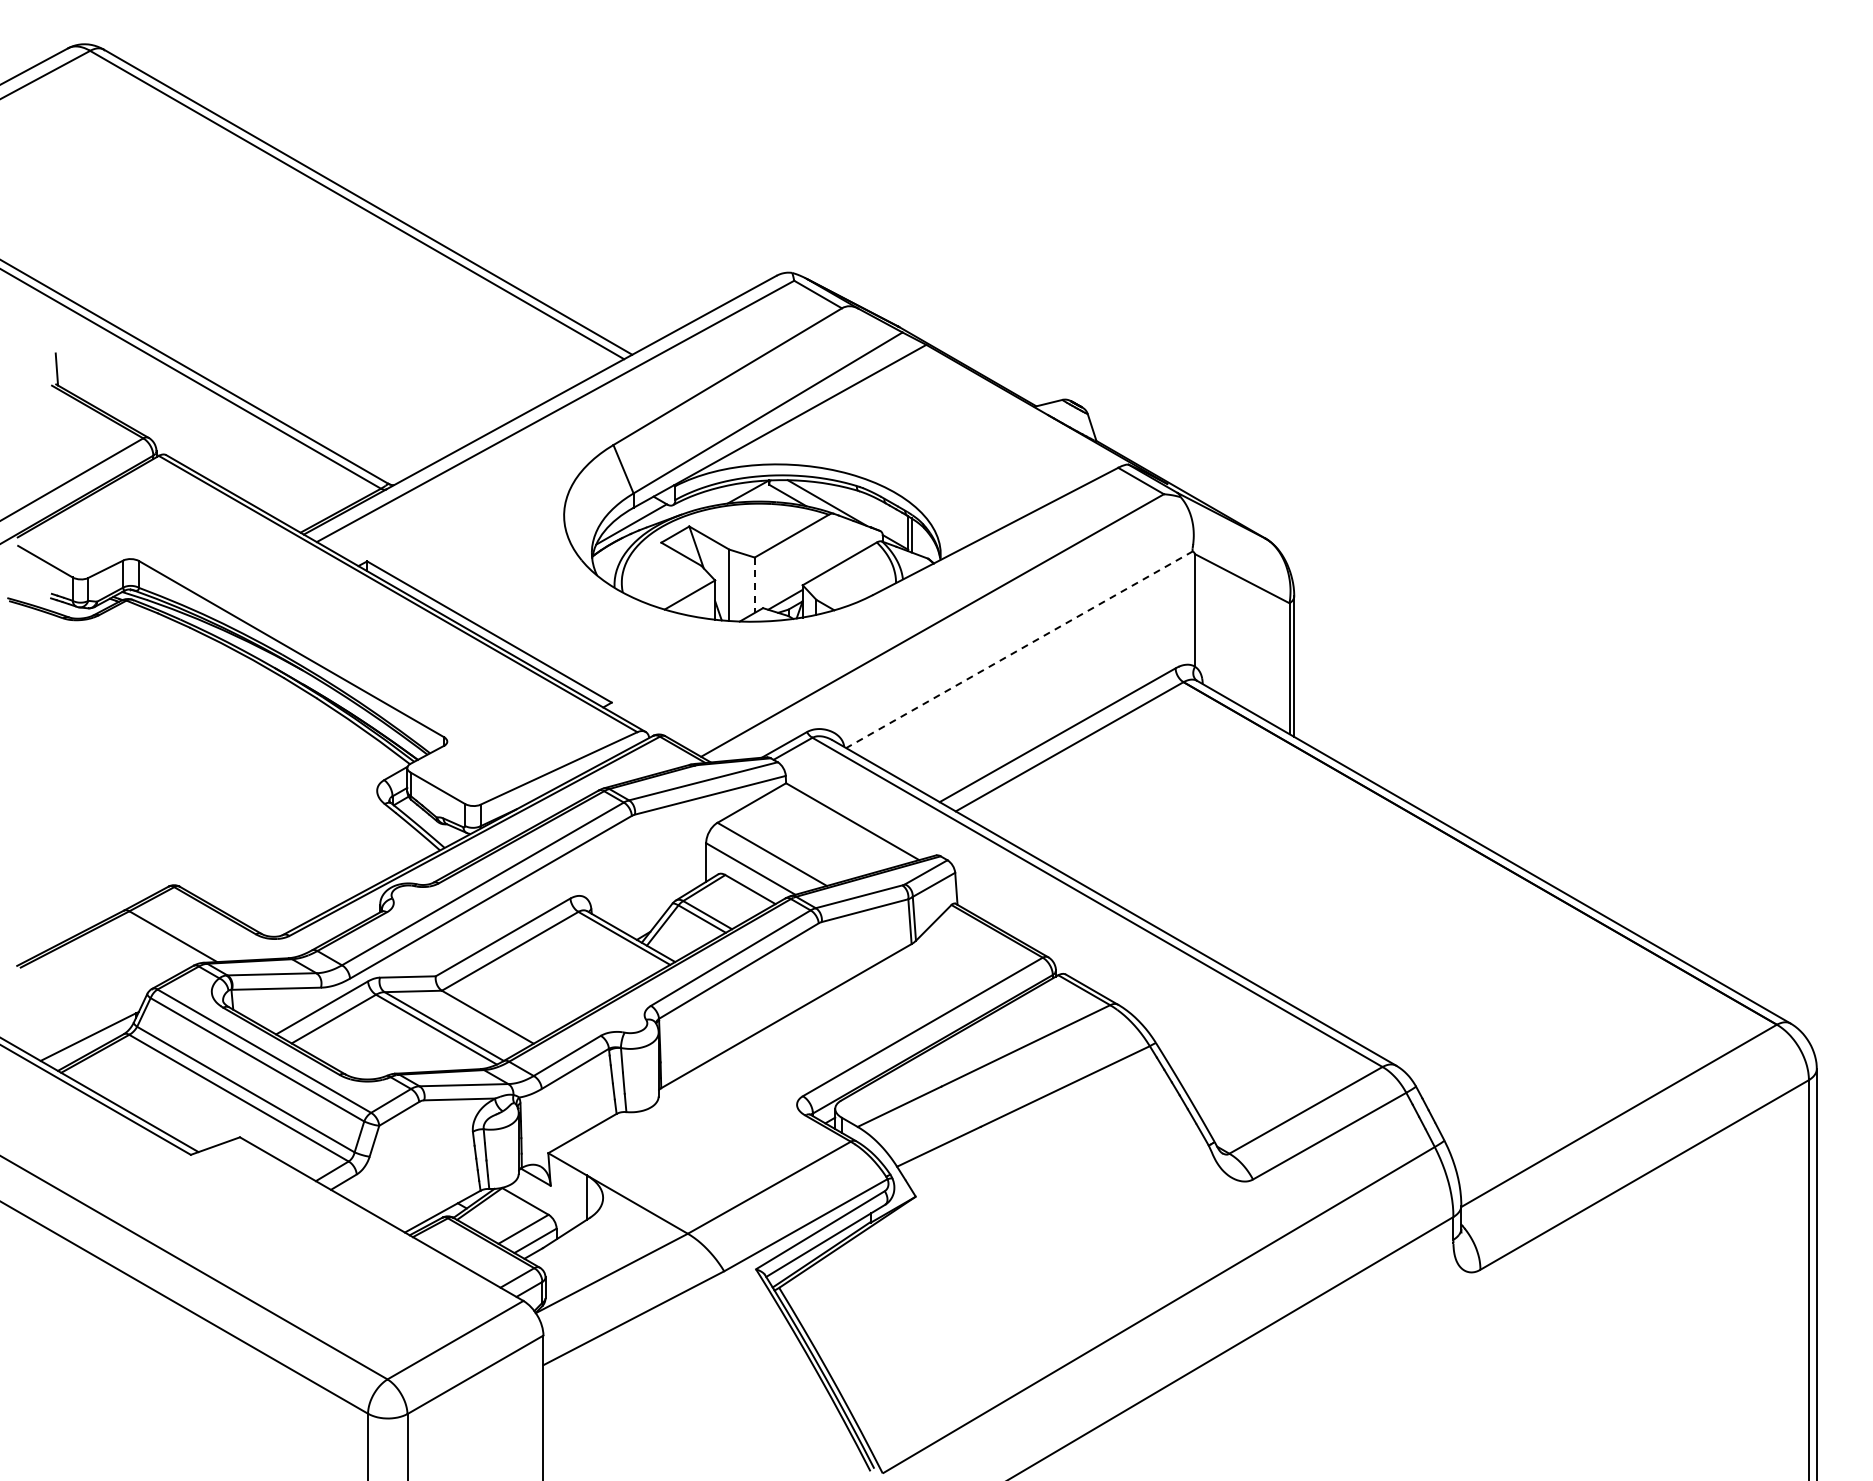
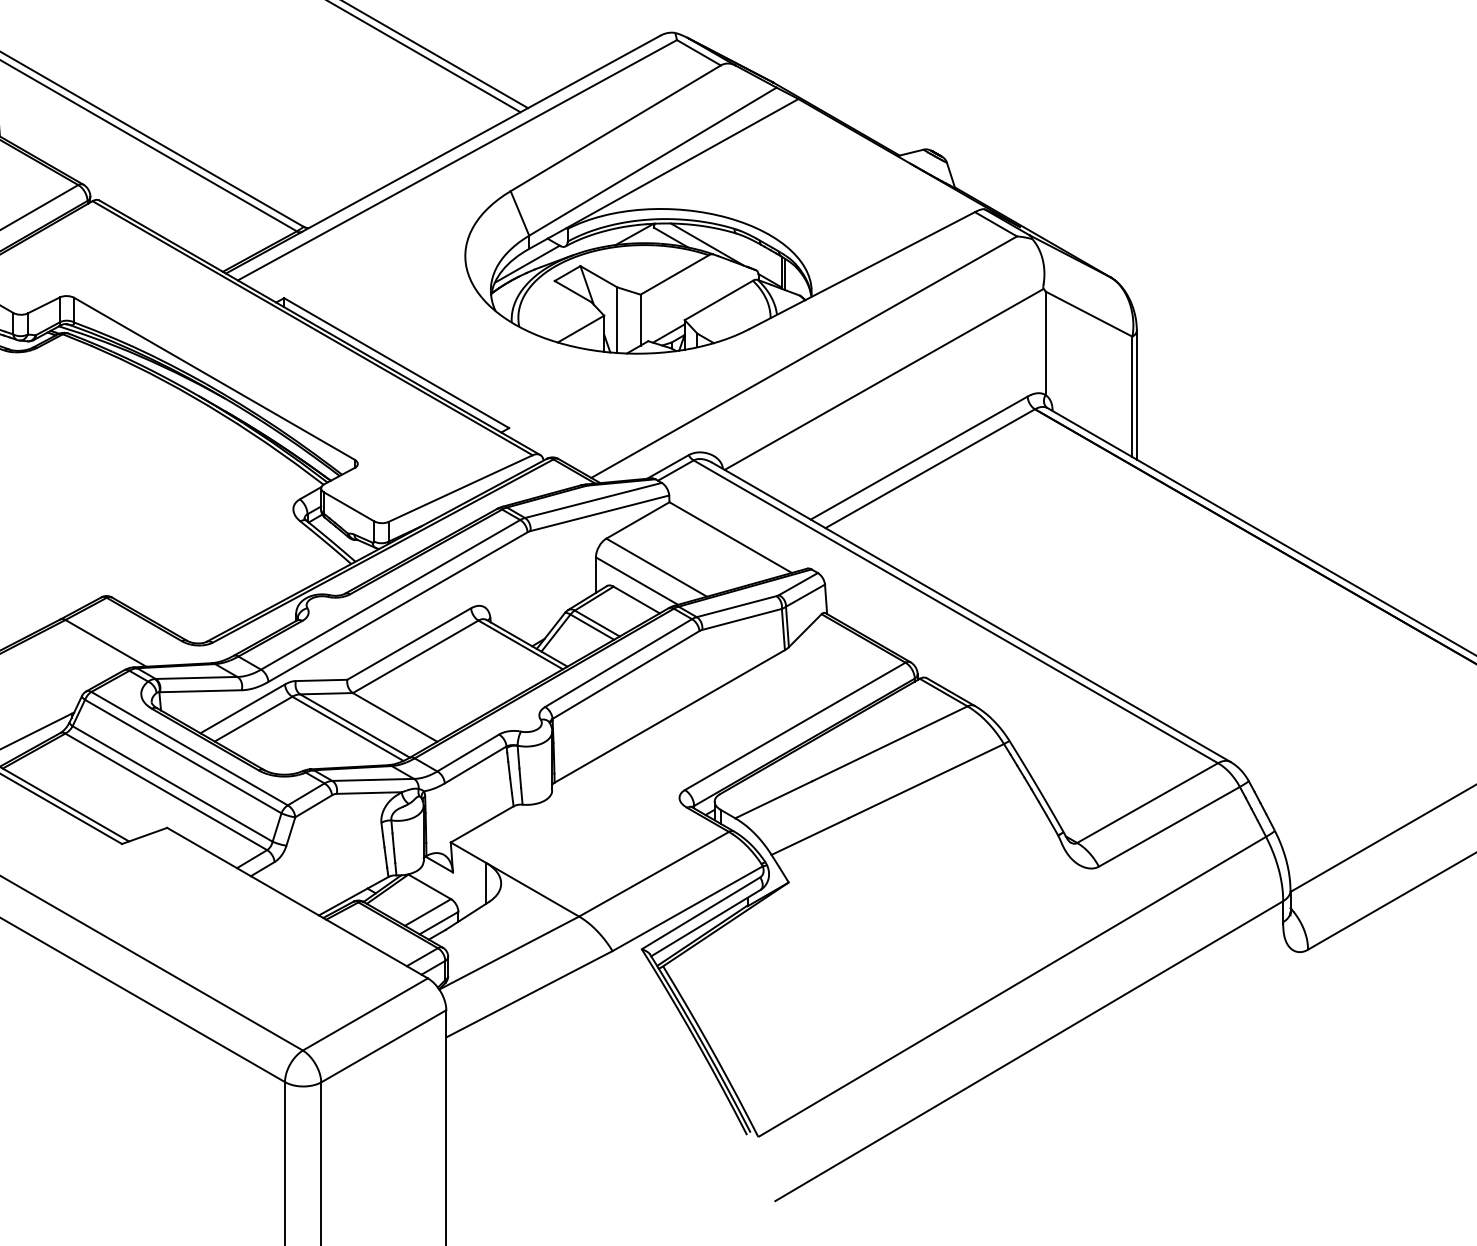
line: (754, 585) -> (640, 320), dashed -> solid
line: (1019, 649) -> (884, 379), dashed -> solid

